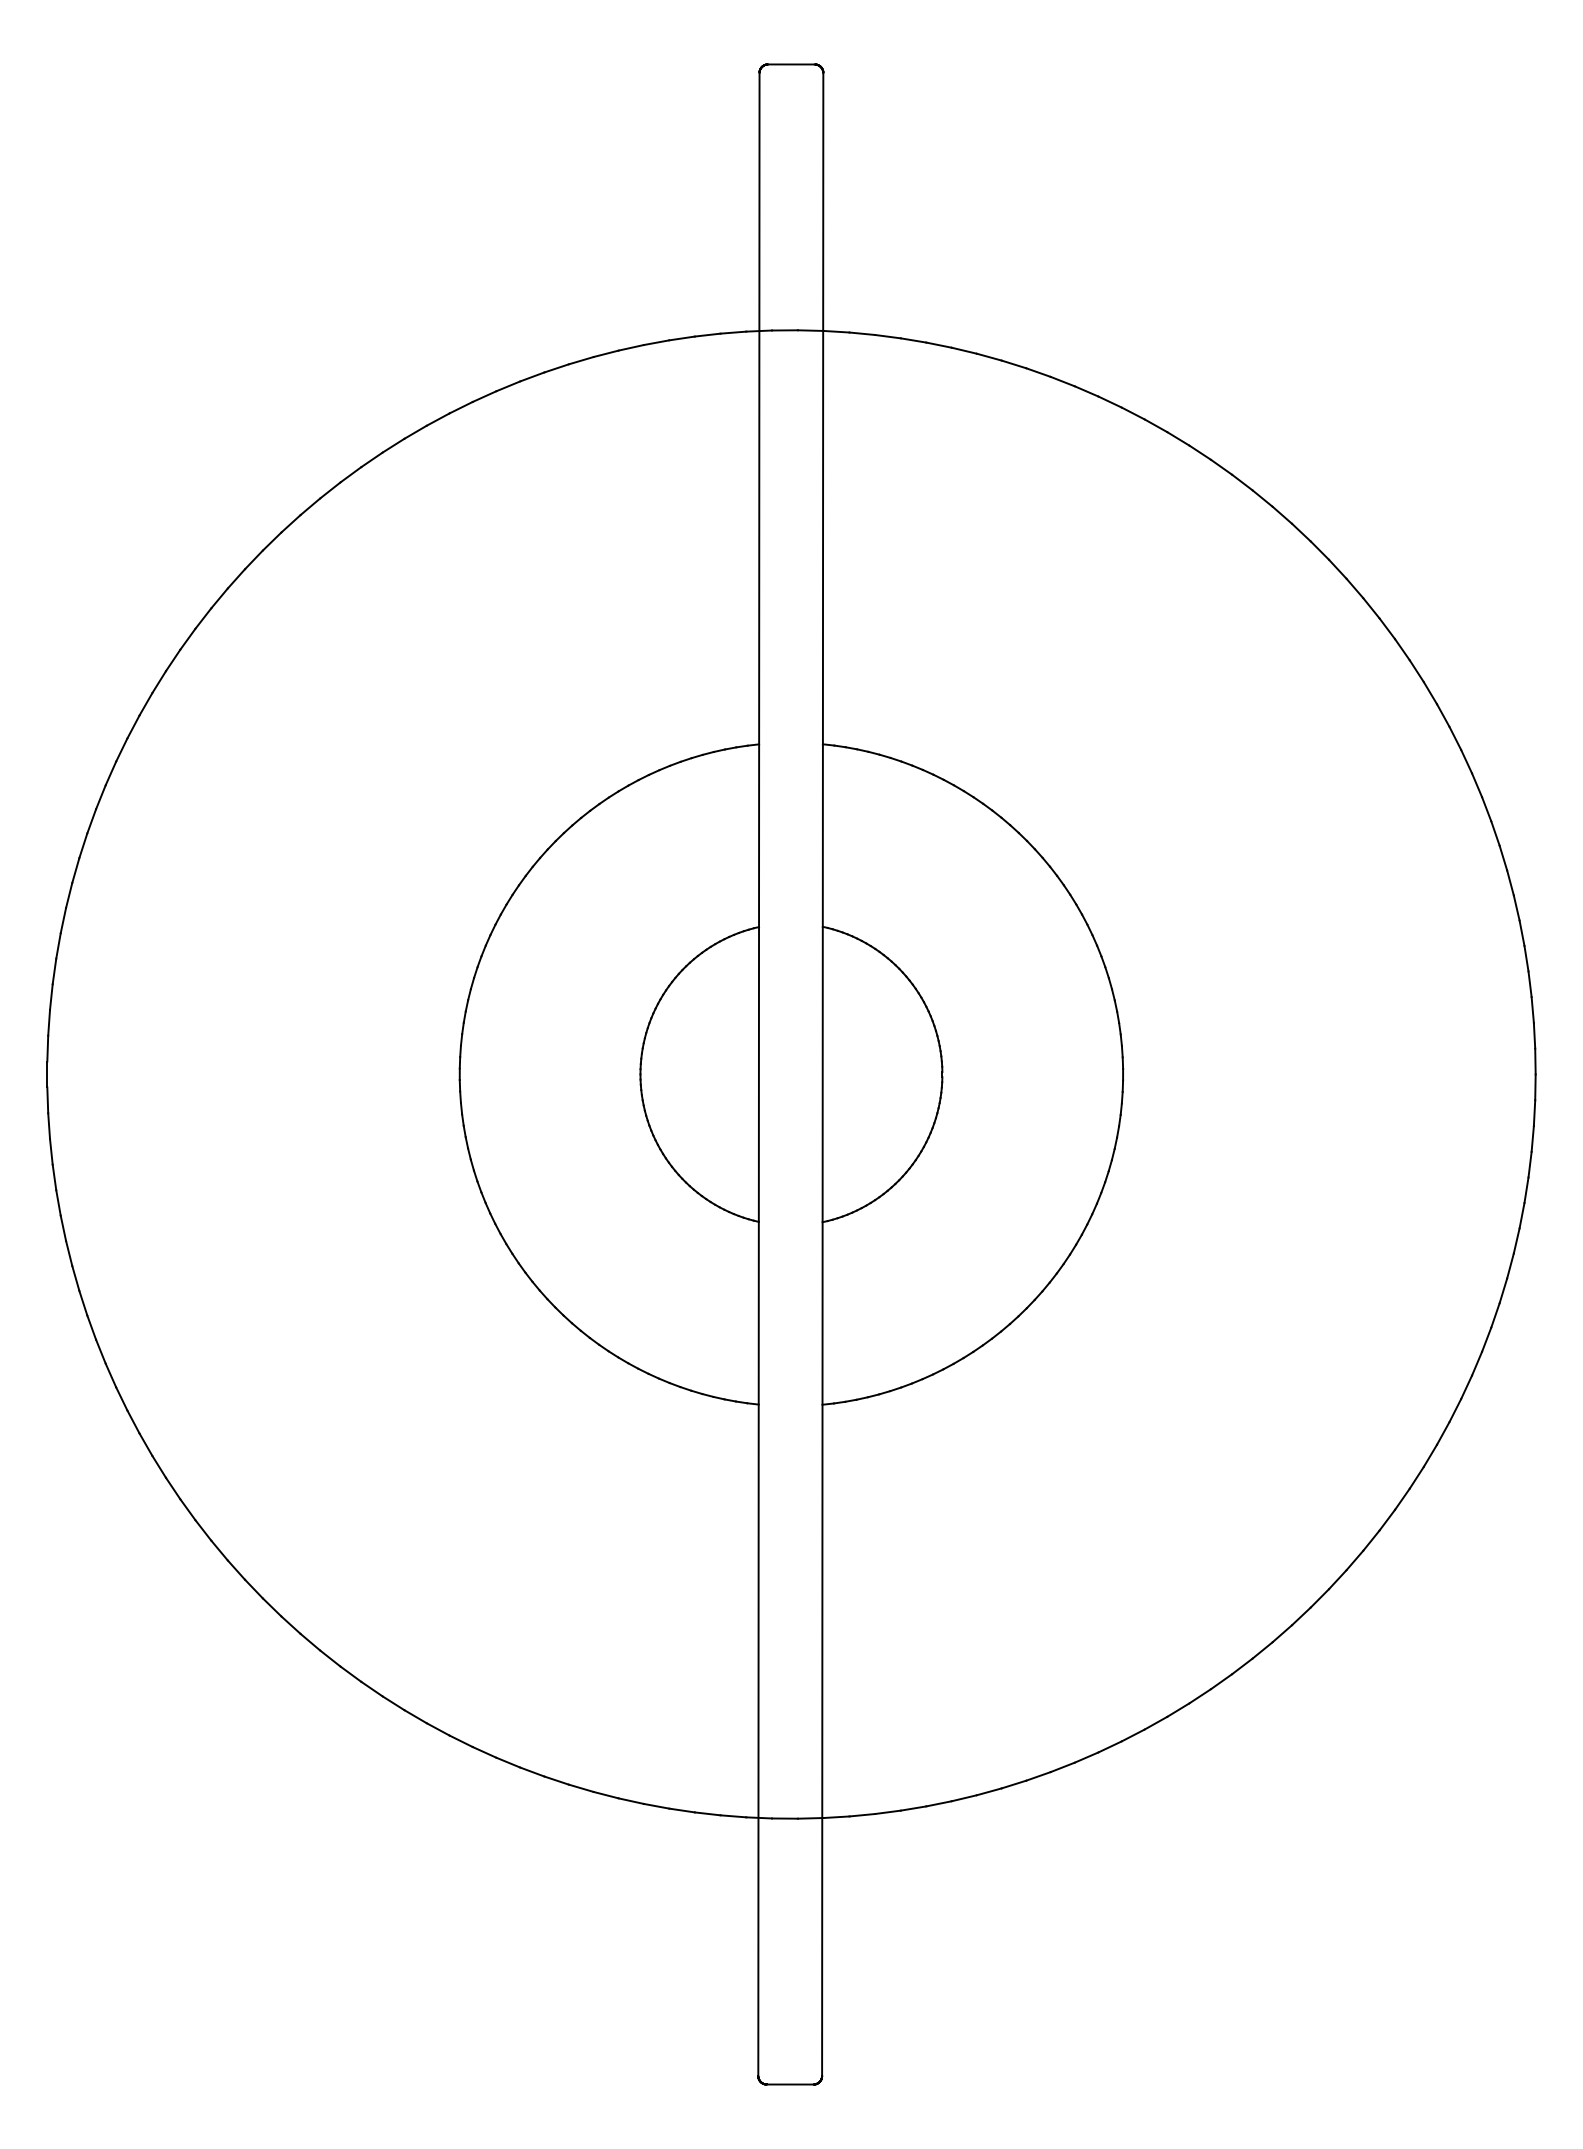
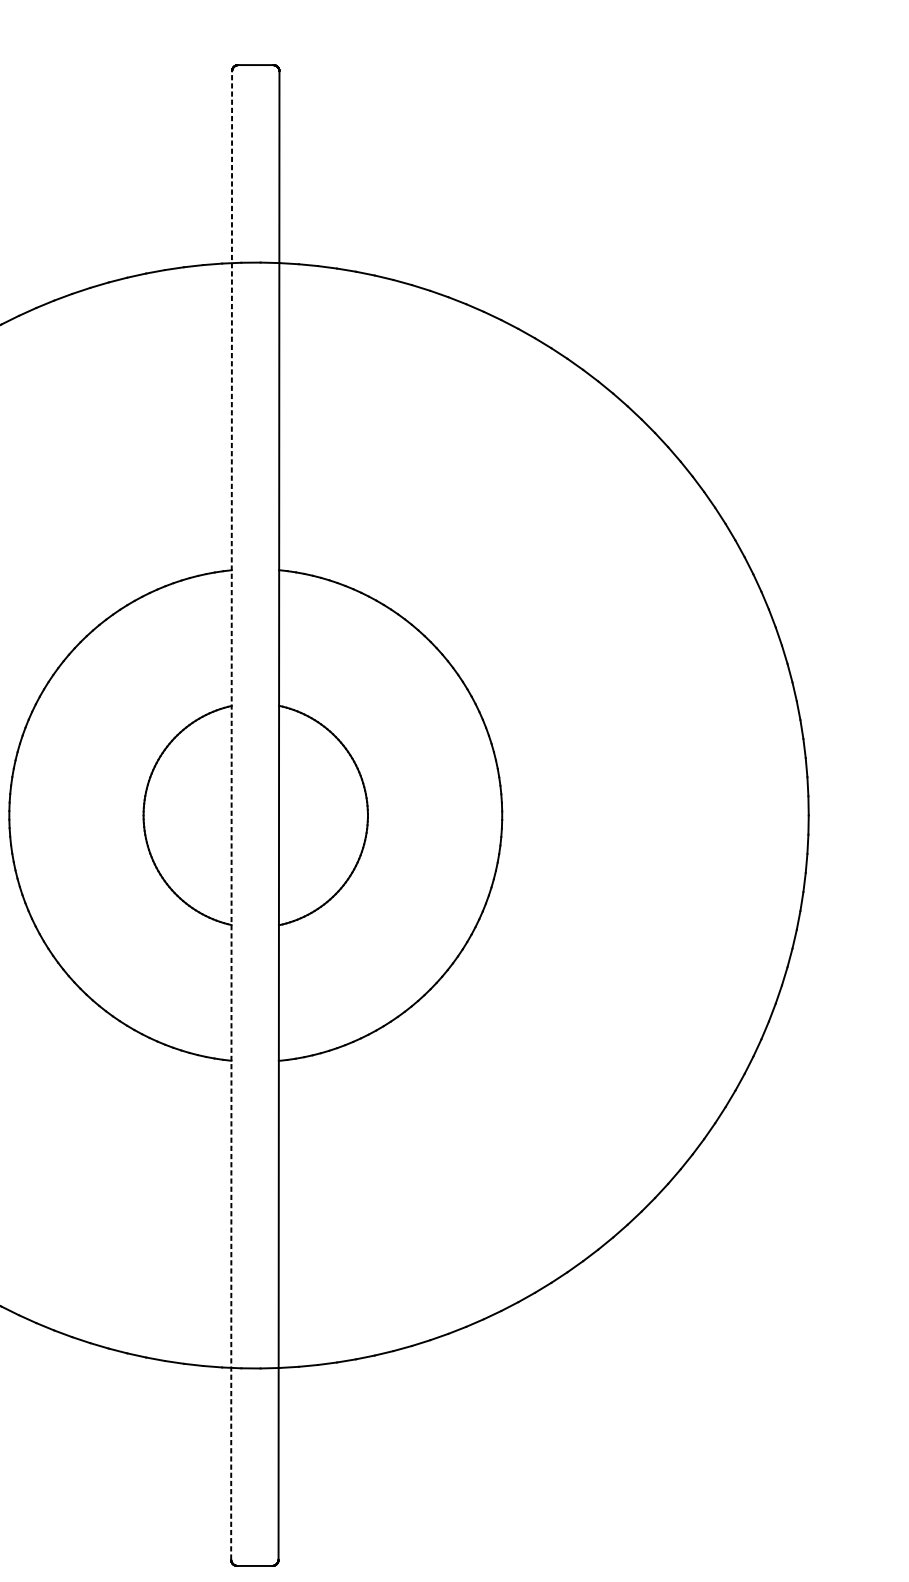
line: (758, 1074) -> (231, 815), solid -> dashed

